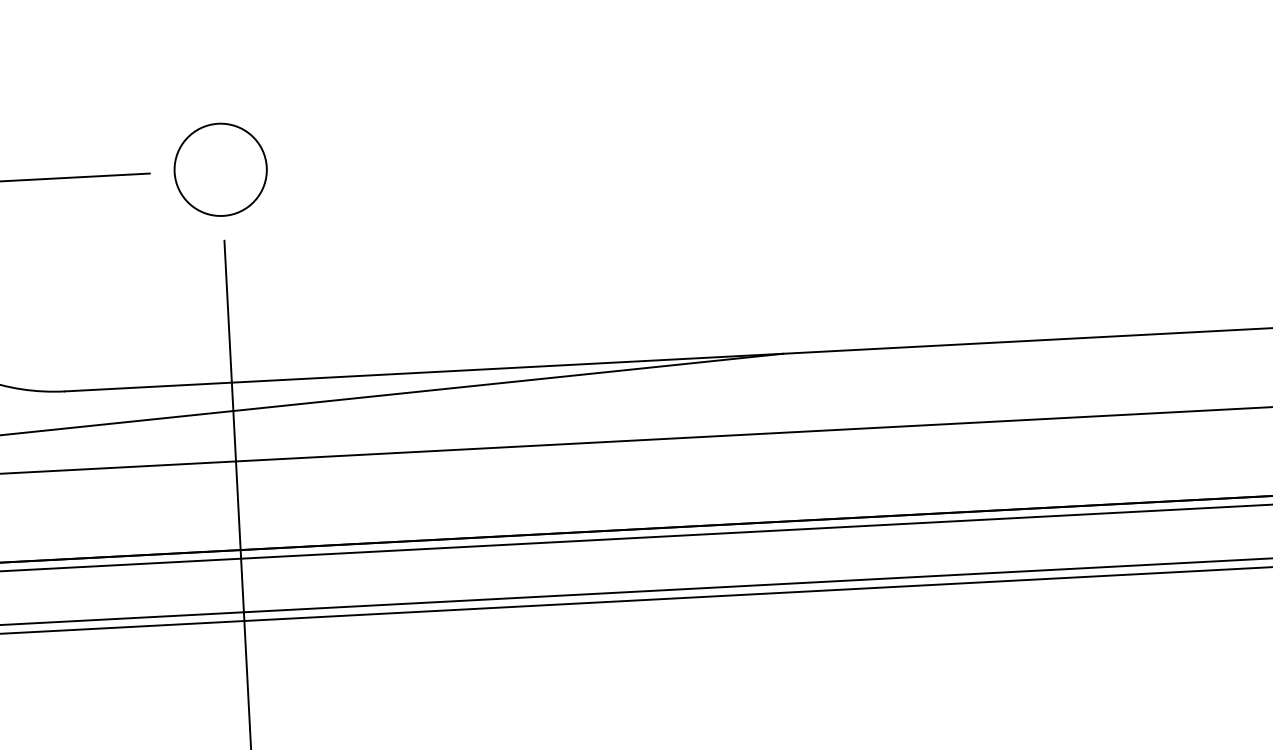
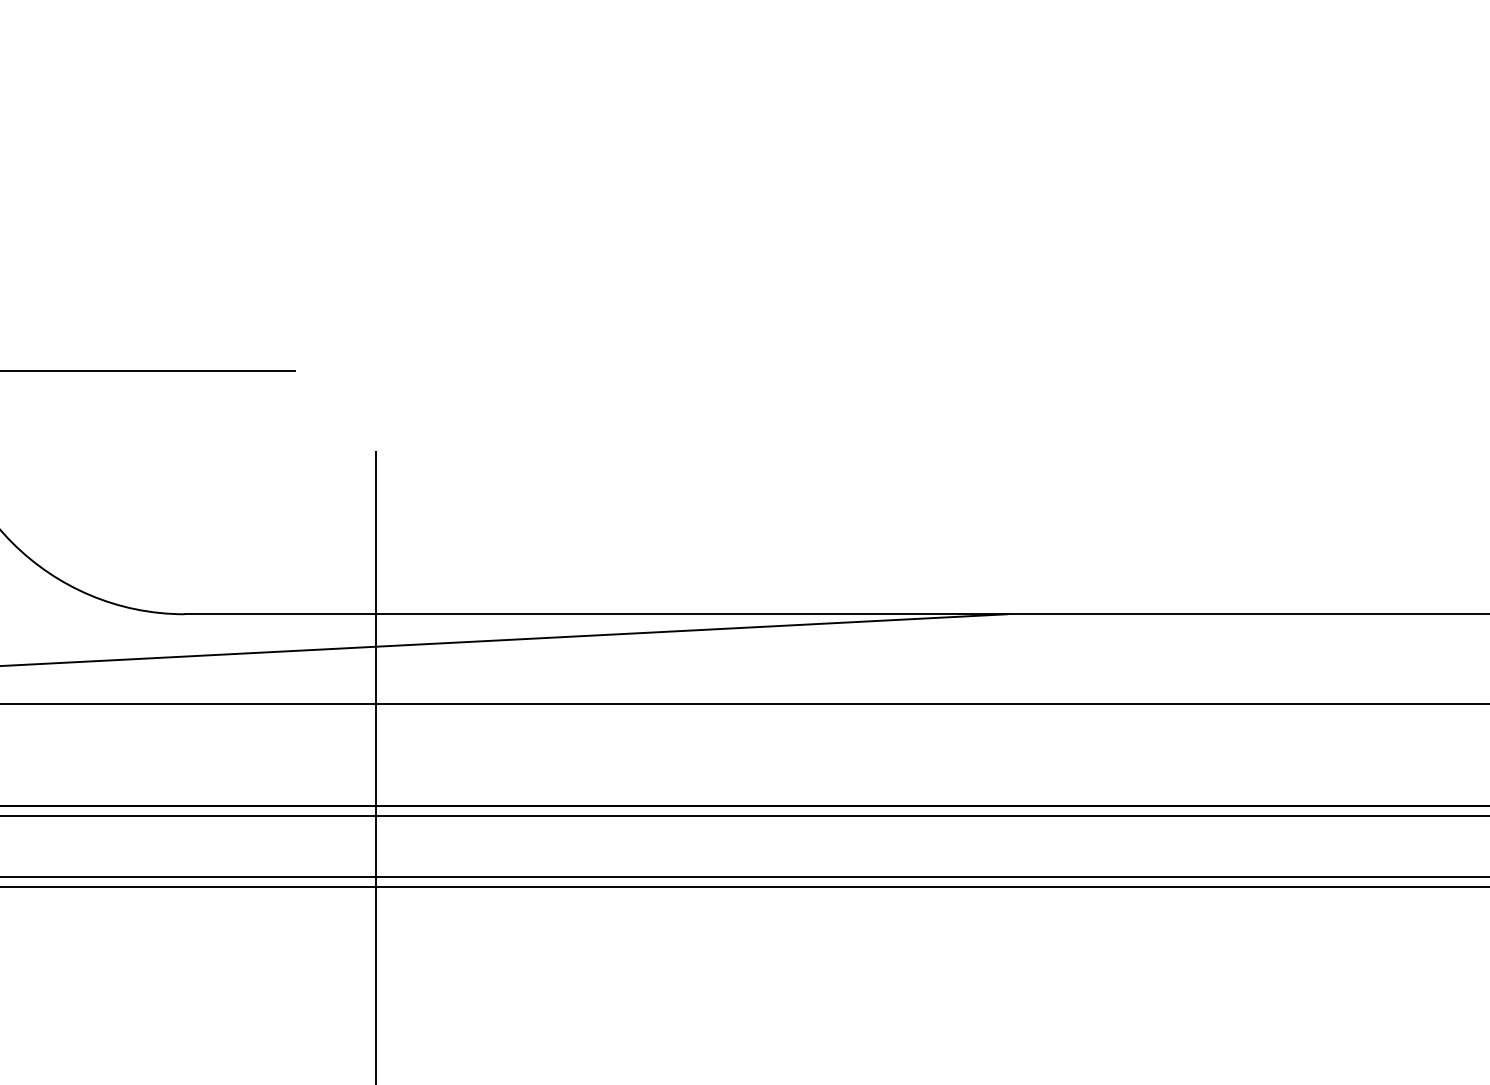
circle: (220, 169) -> (375, 370), removed

